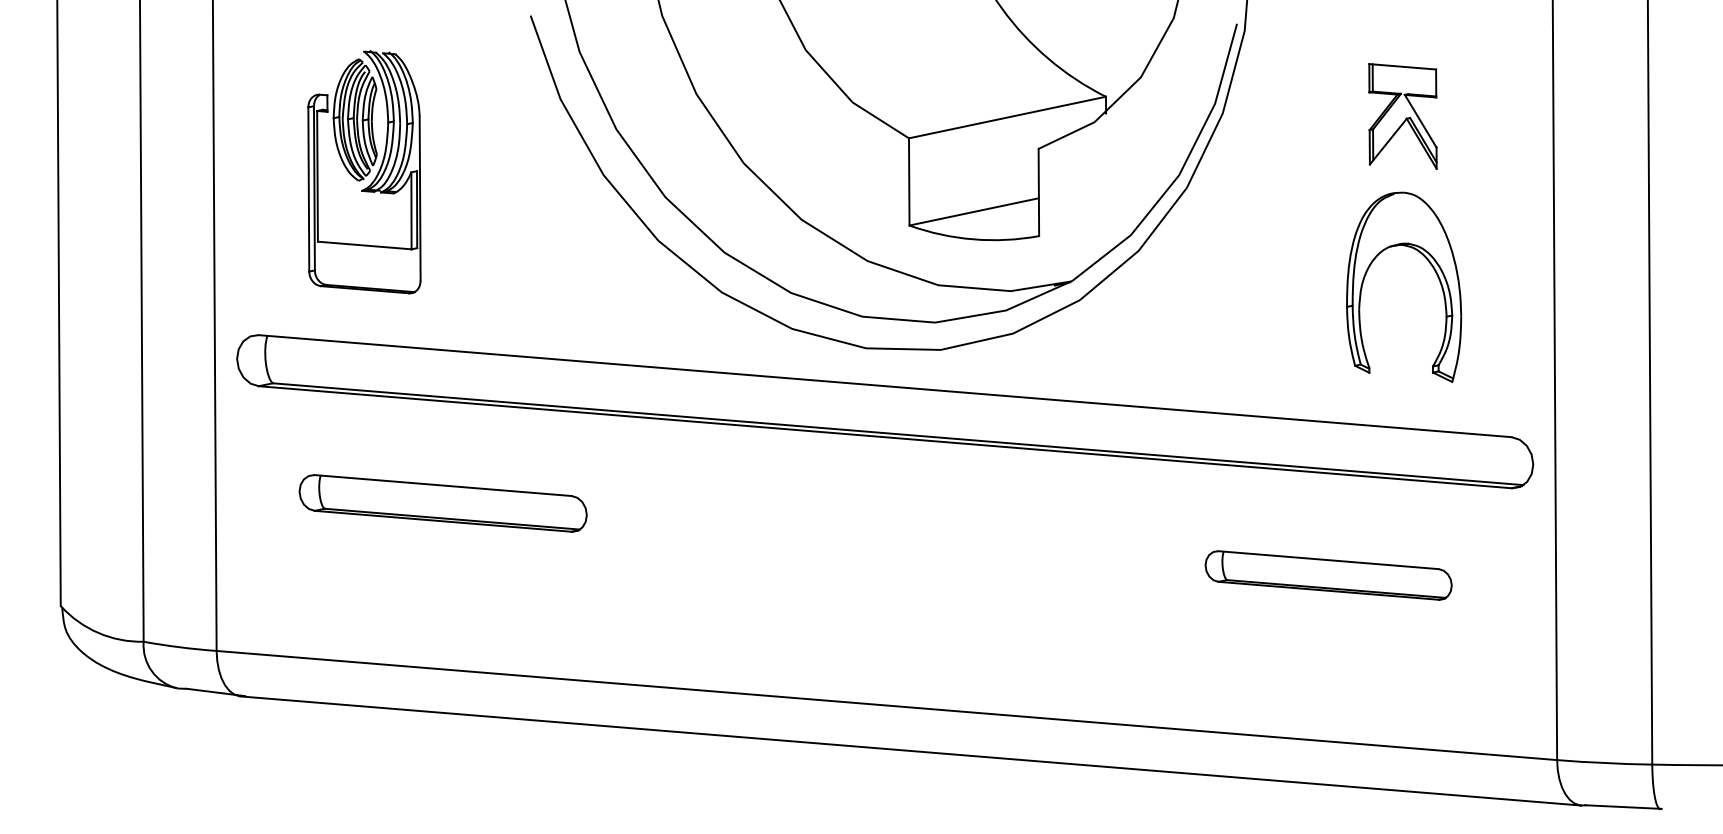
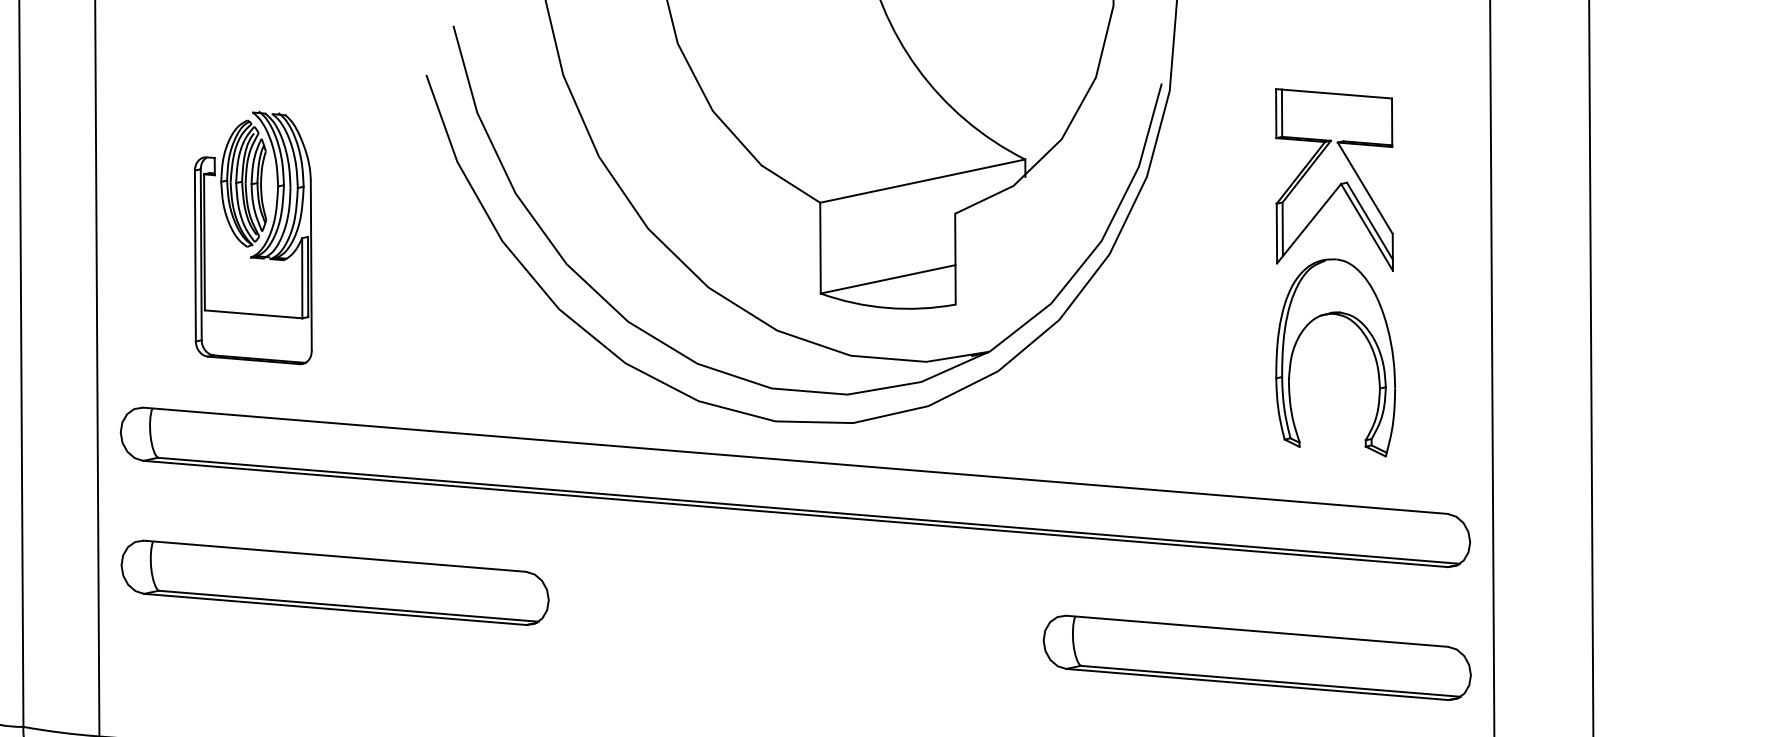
part: (1402, 116) -> (1334, 180), size x1.67
part: (443, 503) -> (335, 582), size x1.43
part: (1328, 575) -> (1256, 657), size x1.67

